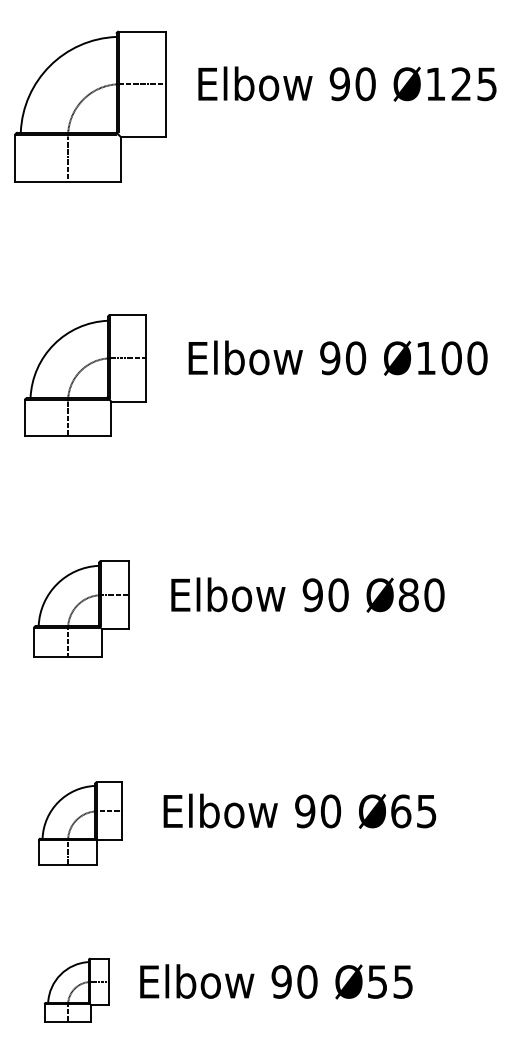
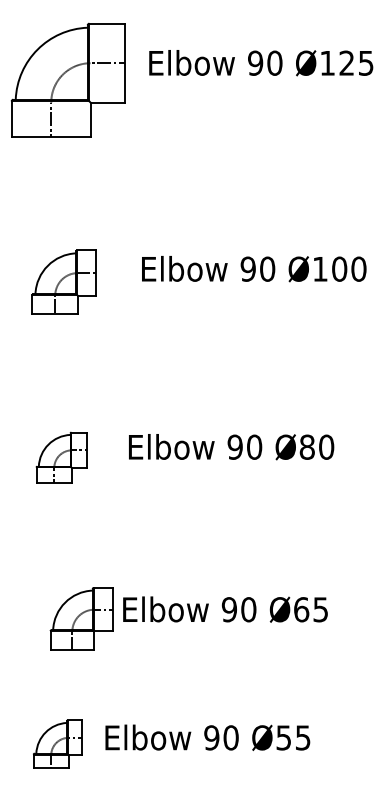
part: (85, 375) -> (64, 282), size x0.7
part: (81, 608) -> (61, 457), size x0.7
part: (80, 823) -> (81, 618), moved

